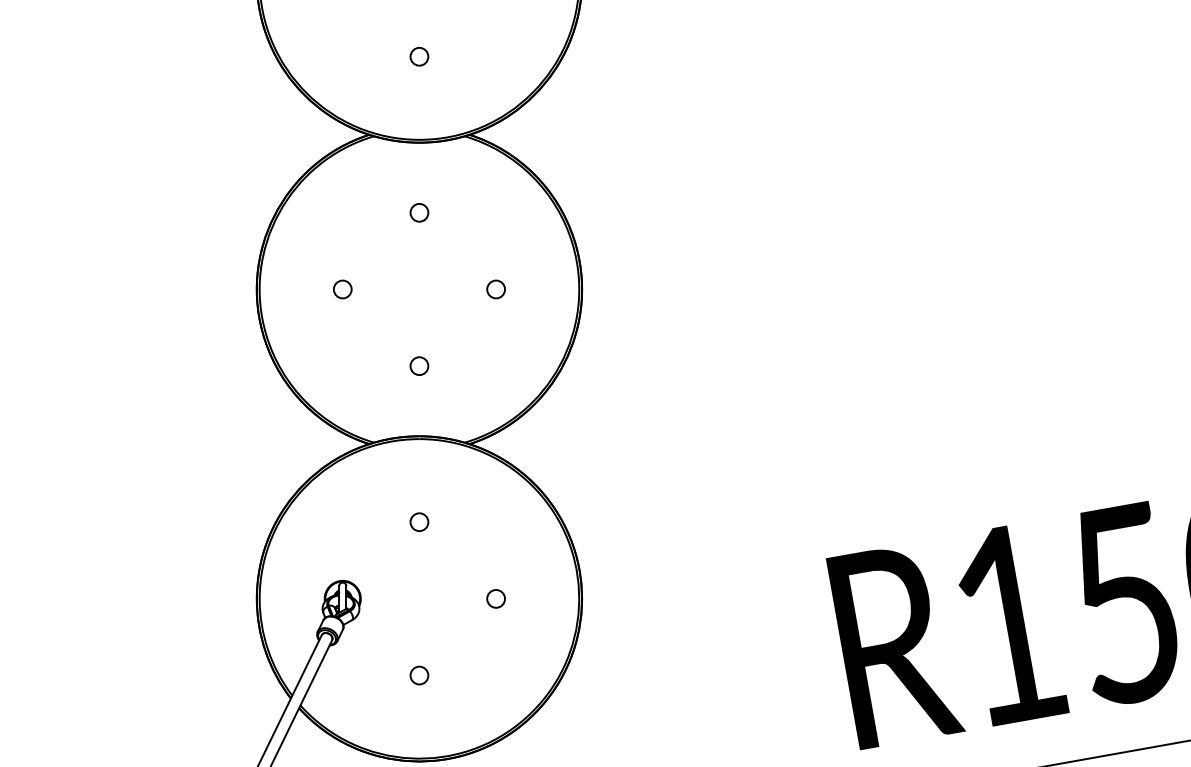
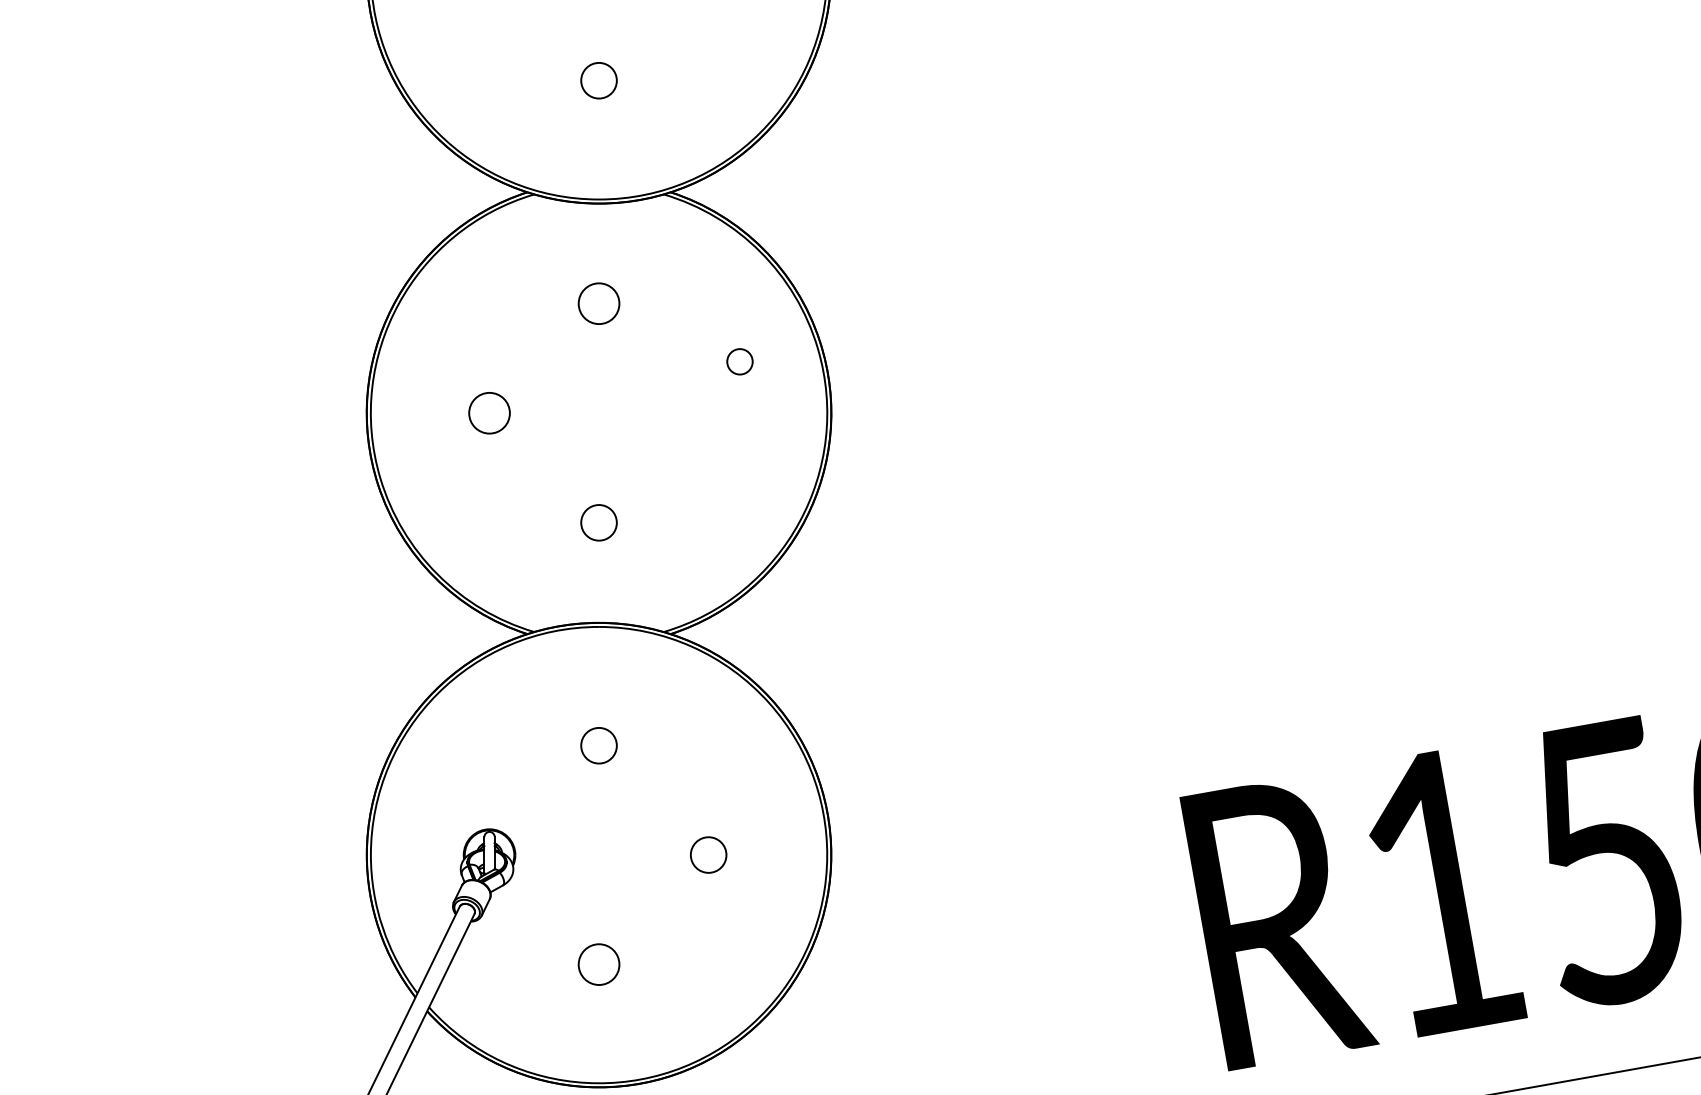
circle: (419, 56) -> (599, 80), size x1.4
circle: (419, 212) -> (599, 303), size x1.6
circle: (342, 289) -> (489, 413), size x1.6
circle: (495, 289) -> (739, 361), moved
circle: (419, 365) -> (599, 521), size x1.4
circle: (419, 521) -> (599, 744), size x1.4
circle: (495, 598) -> (707, 854), size x1.4
circle: (419, 675) -> (599, 964), size x1.6

